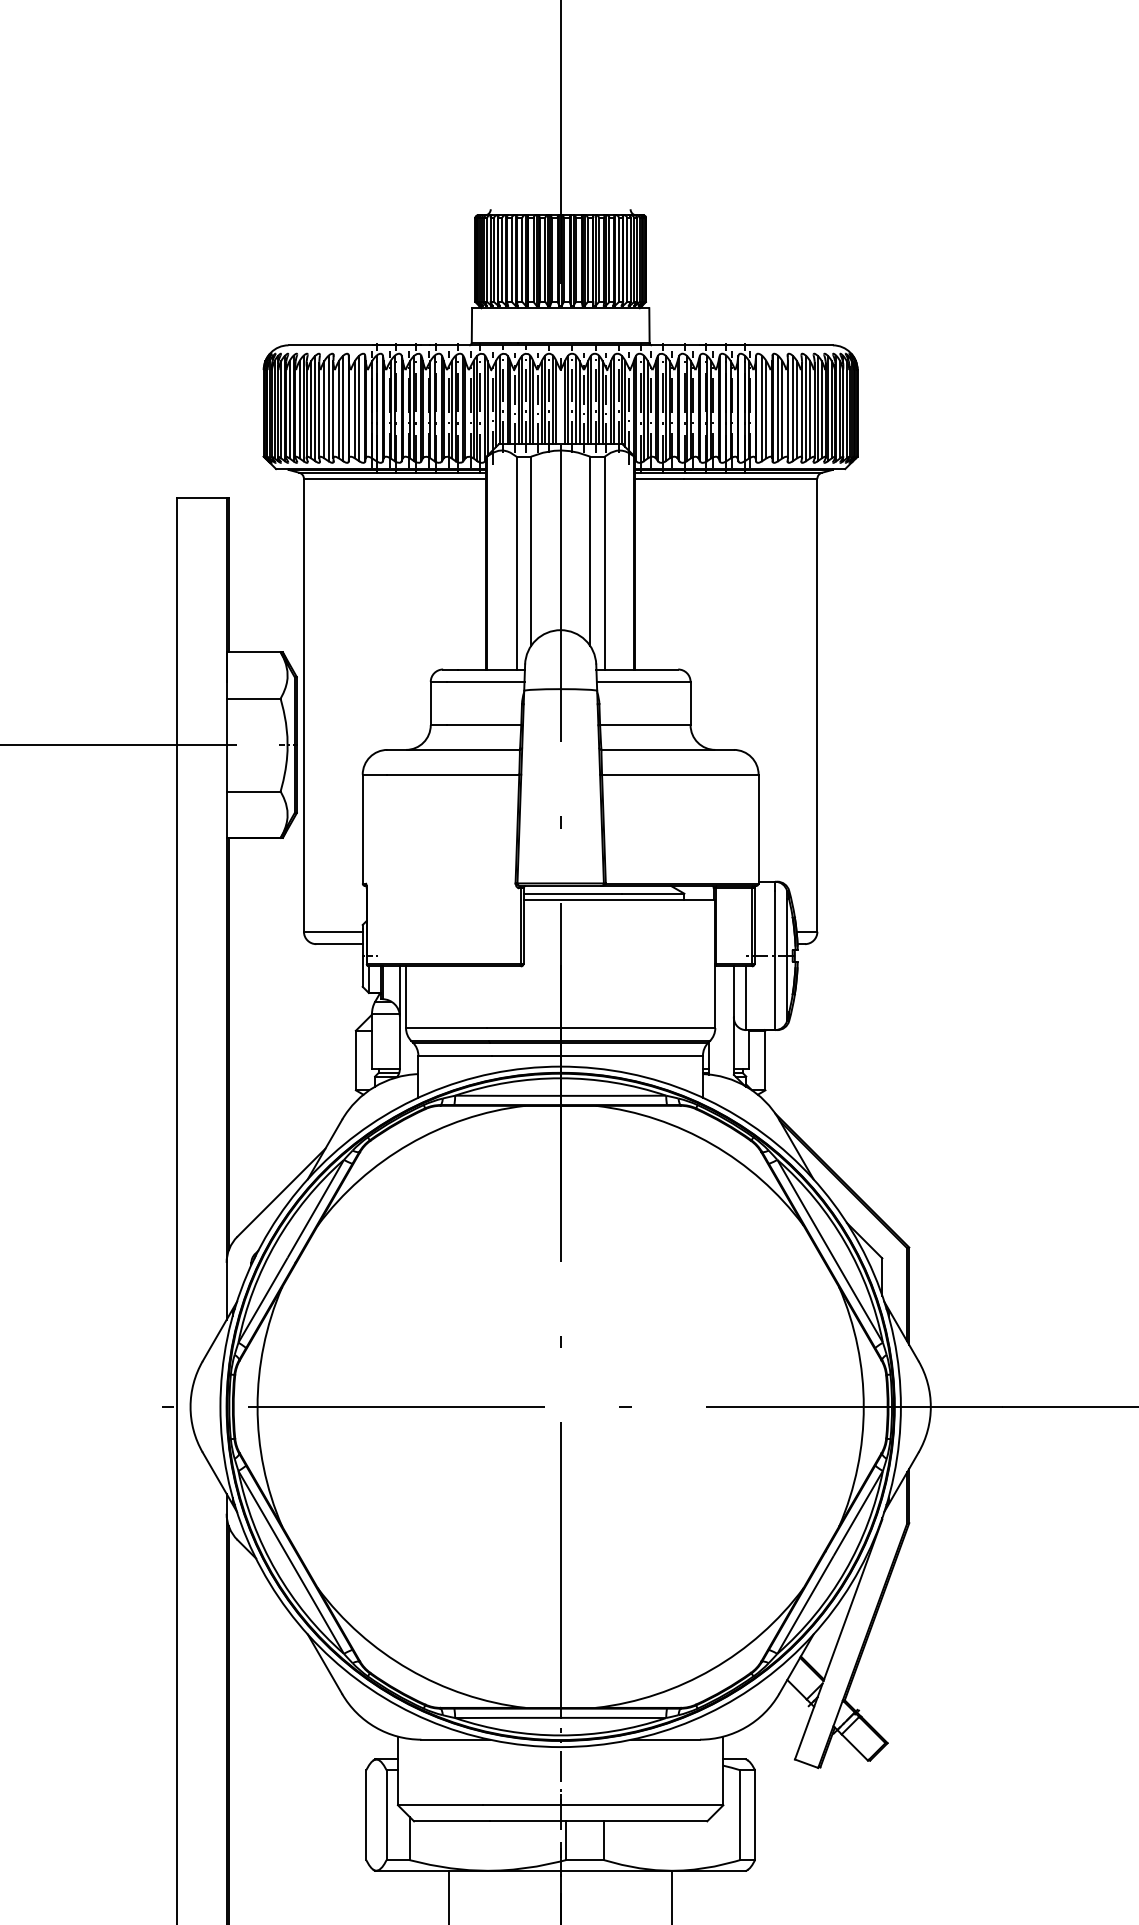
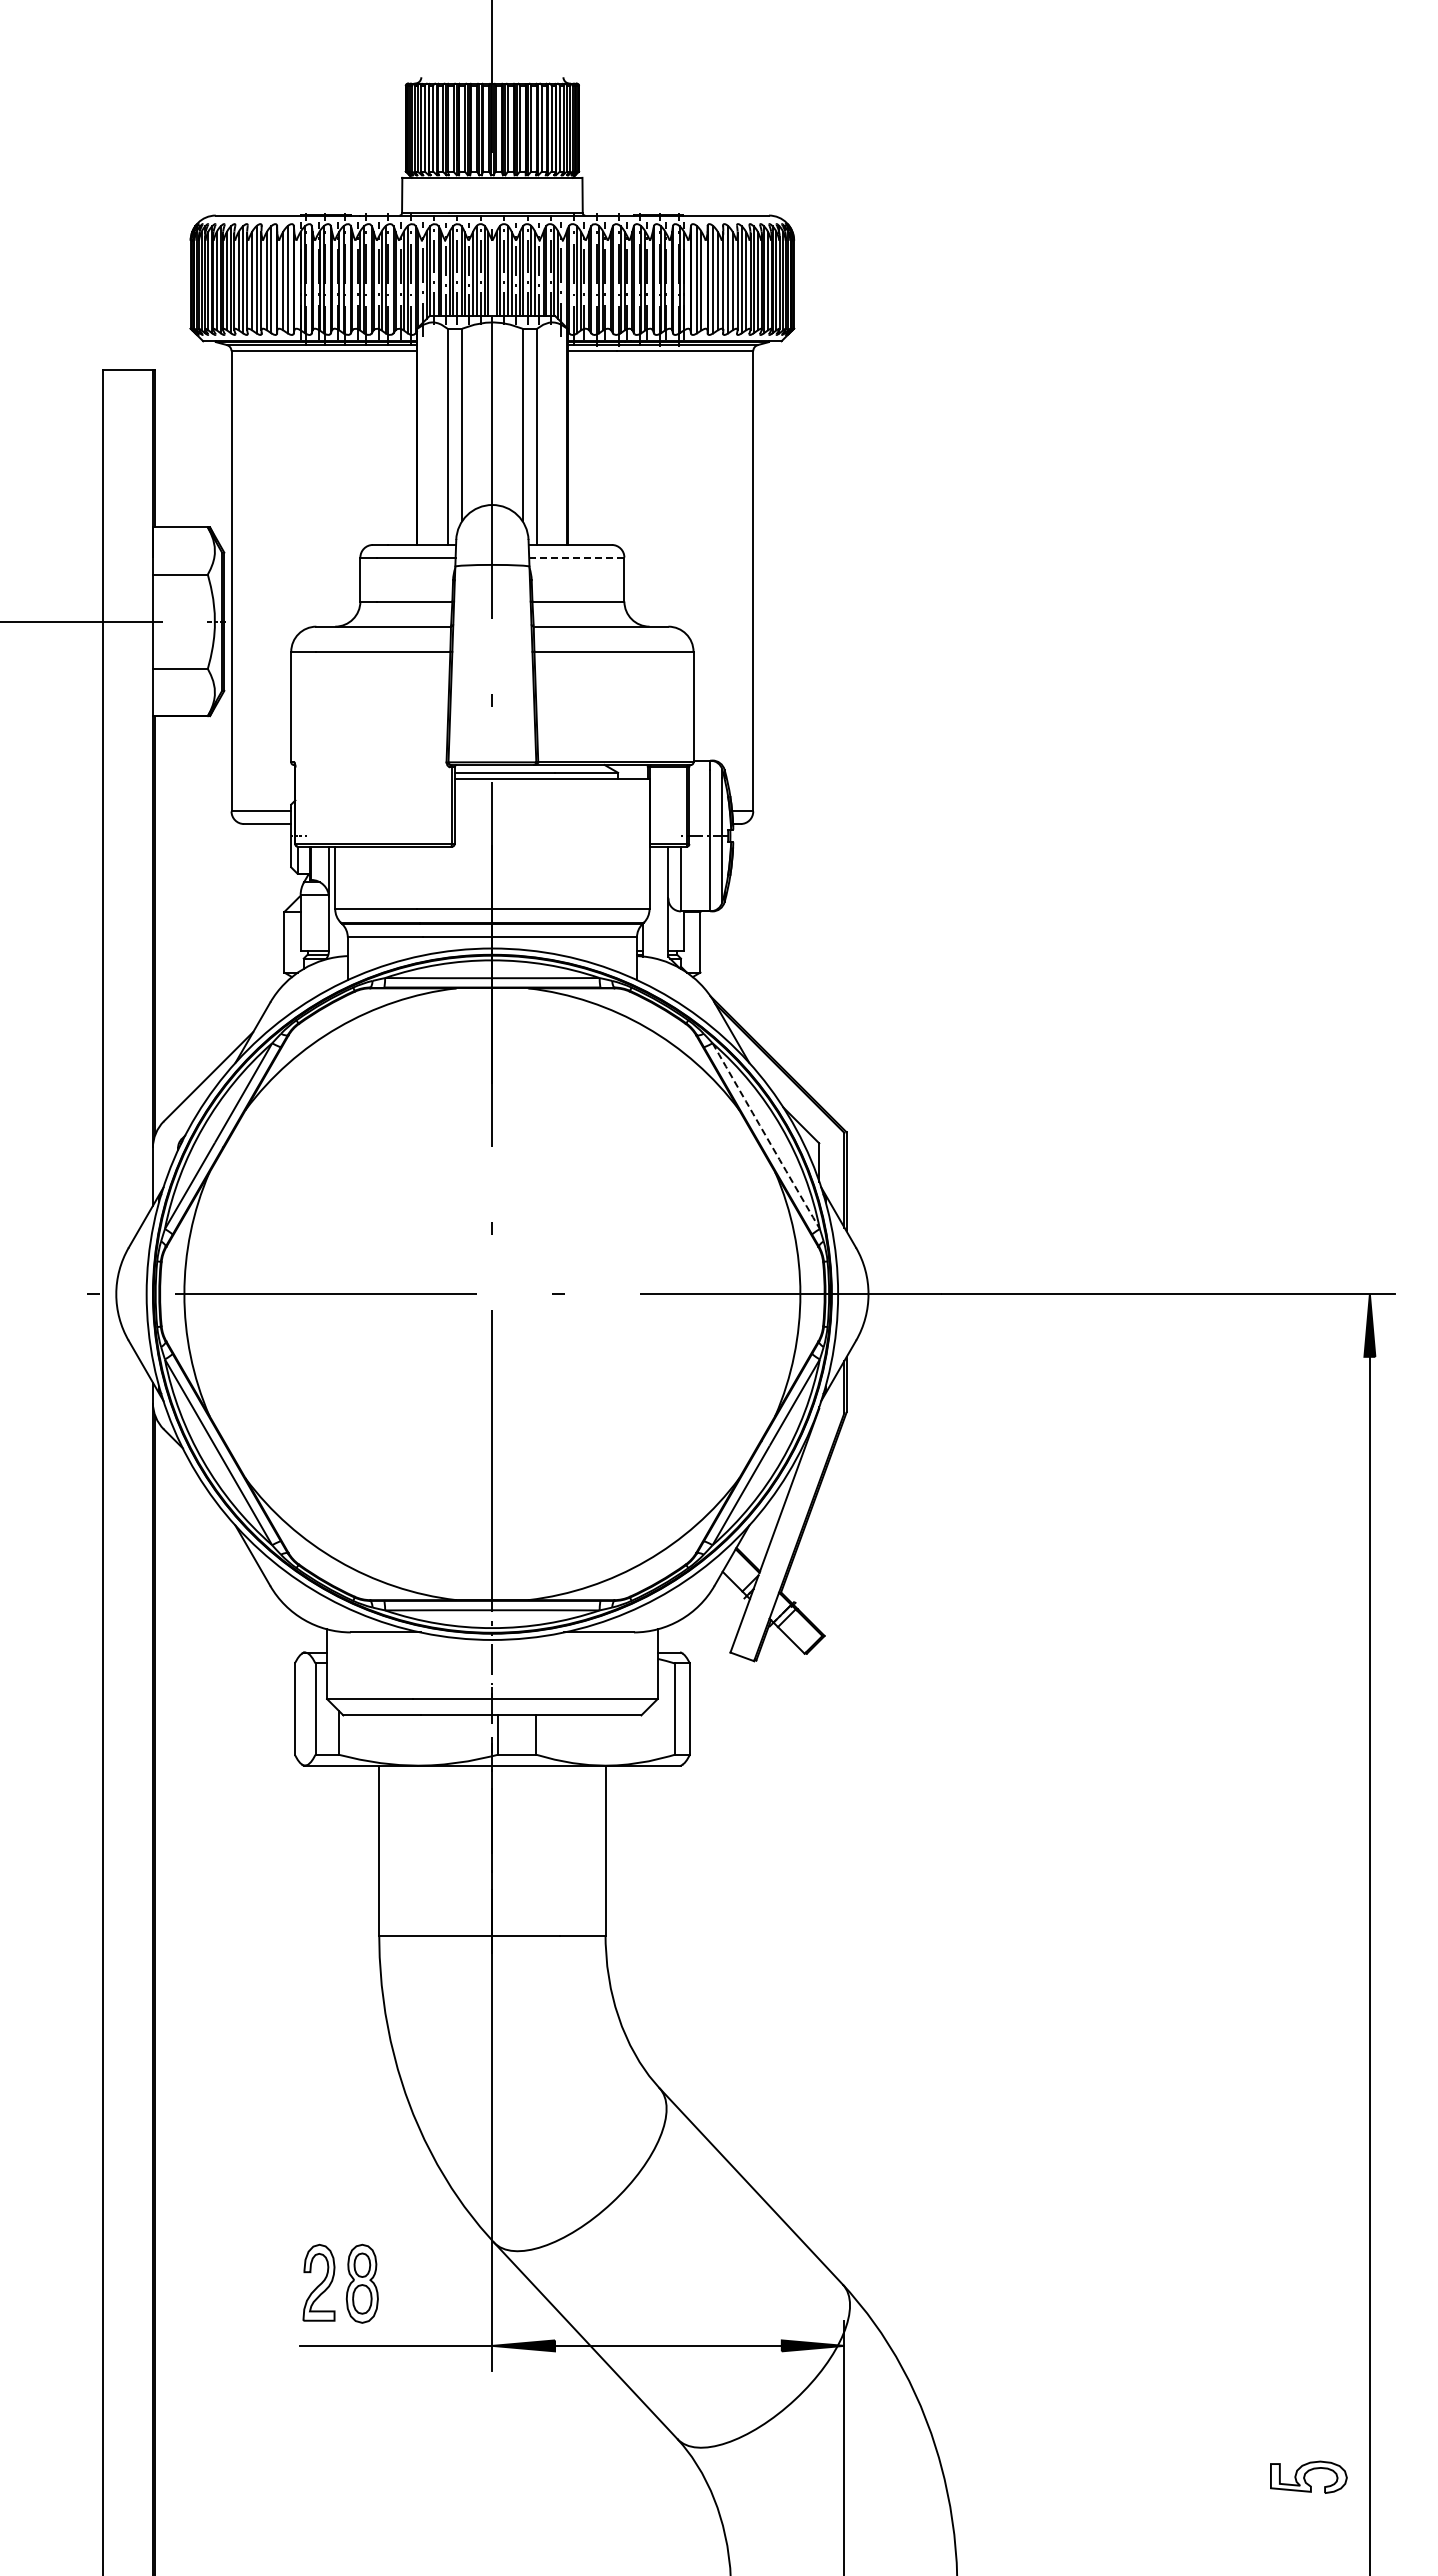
line: (643, 681) -> (576, 557), solid -> dashed
arc: (830, 1251) -> (766, 1136), solid -> dashed

